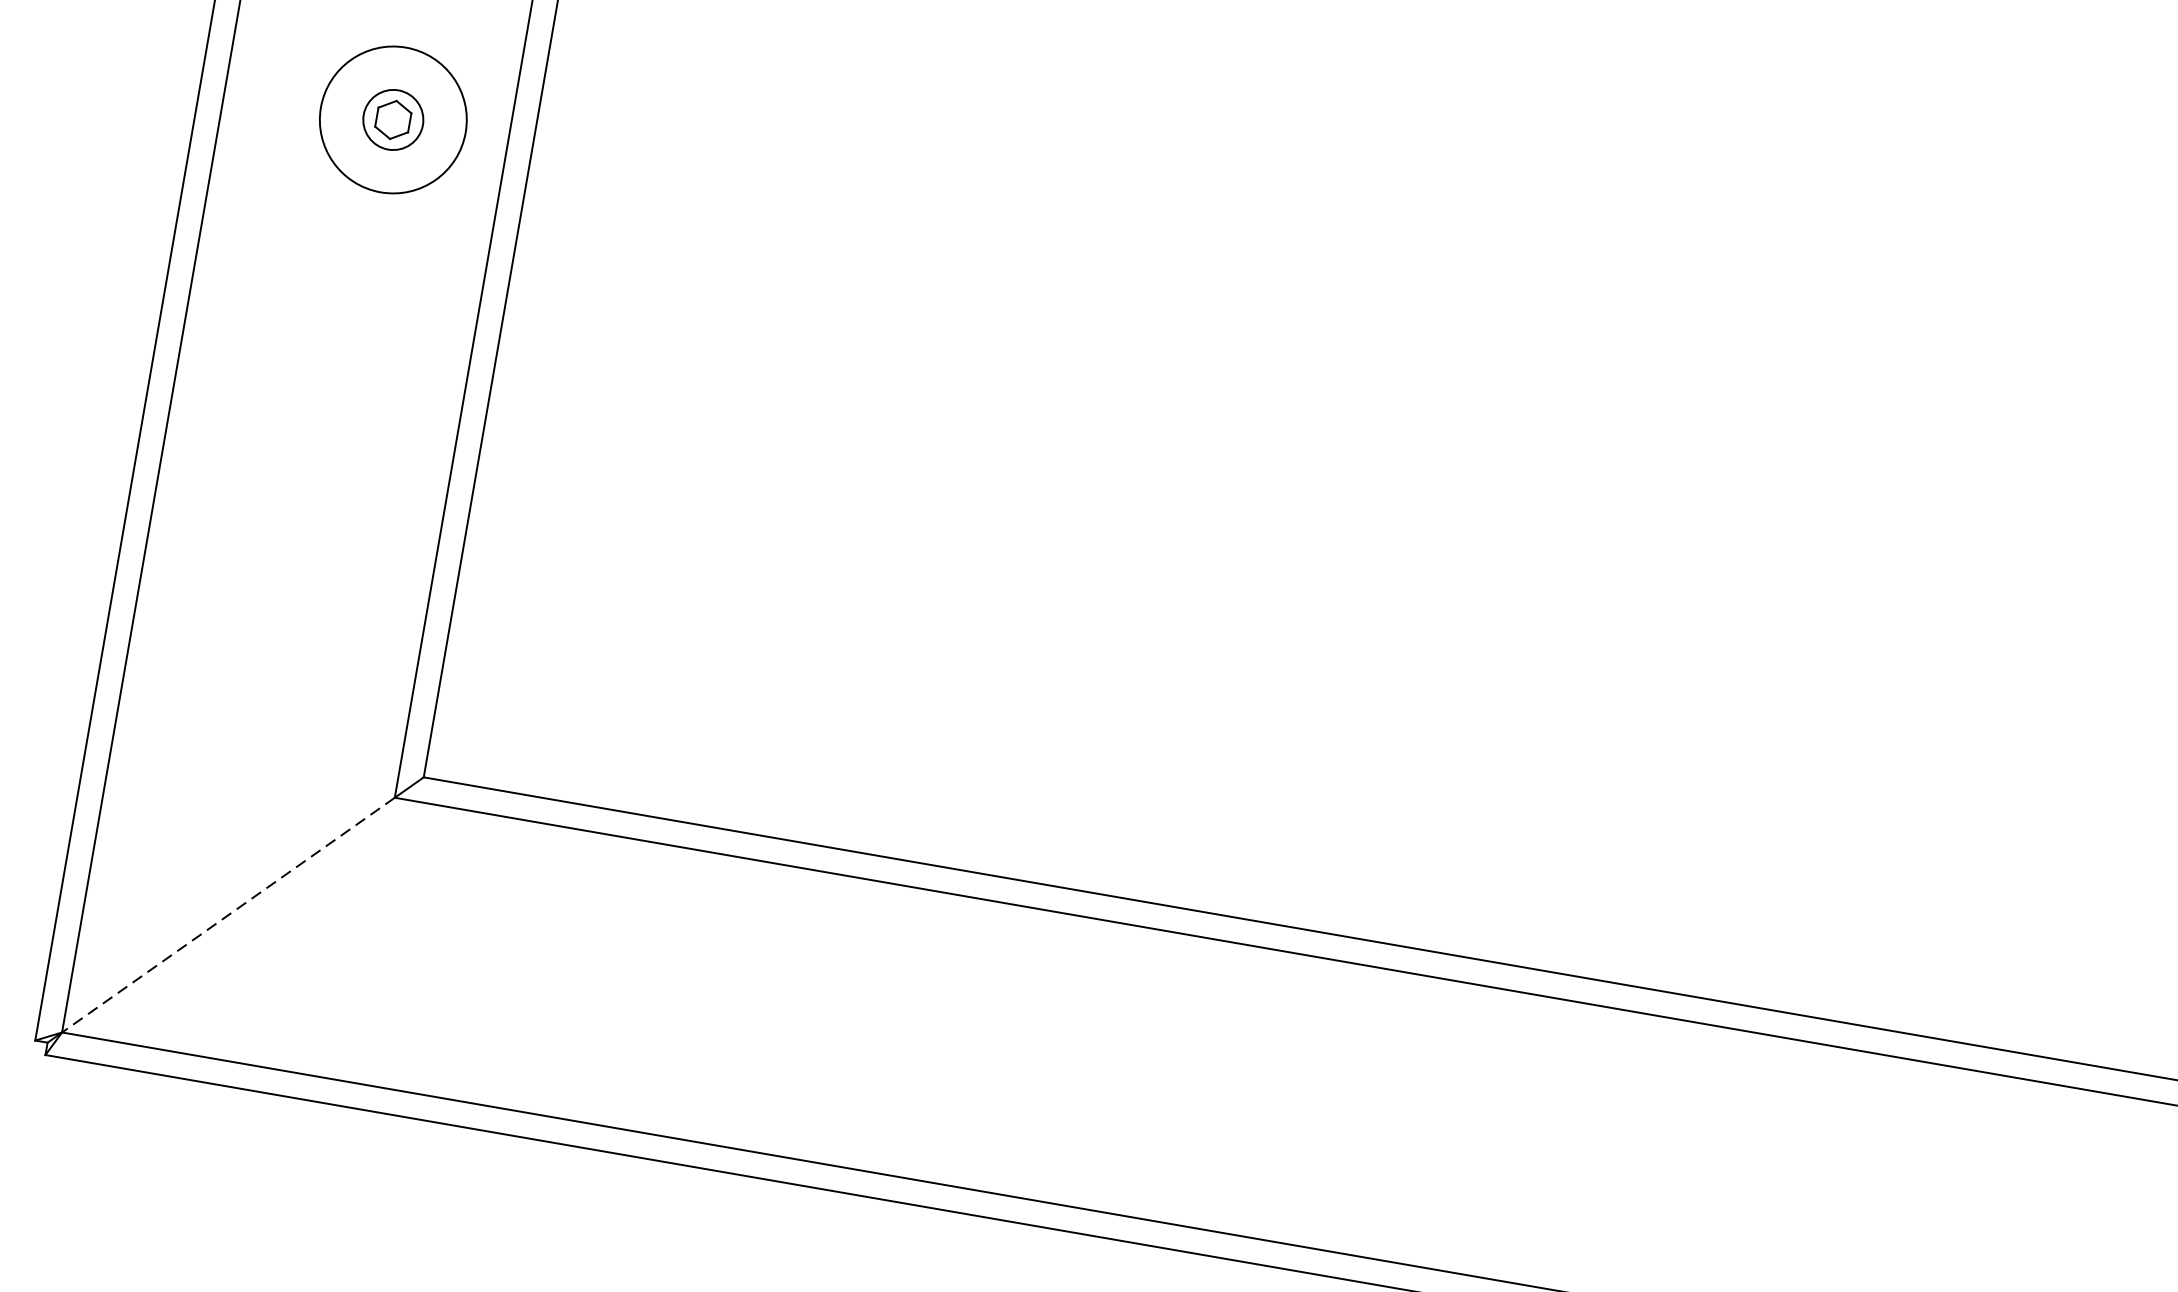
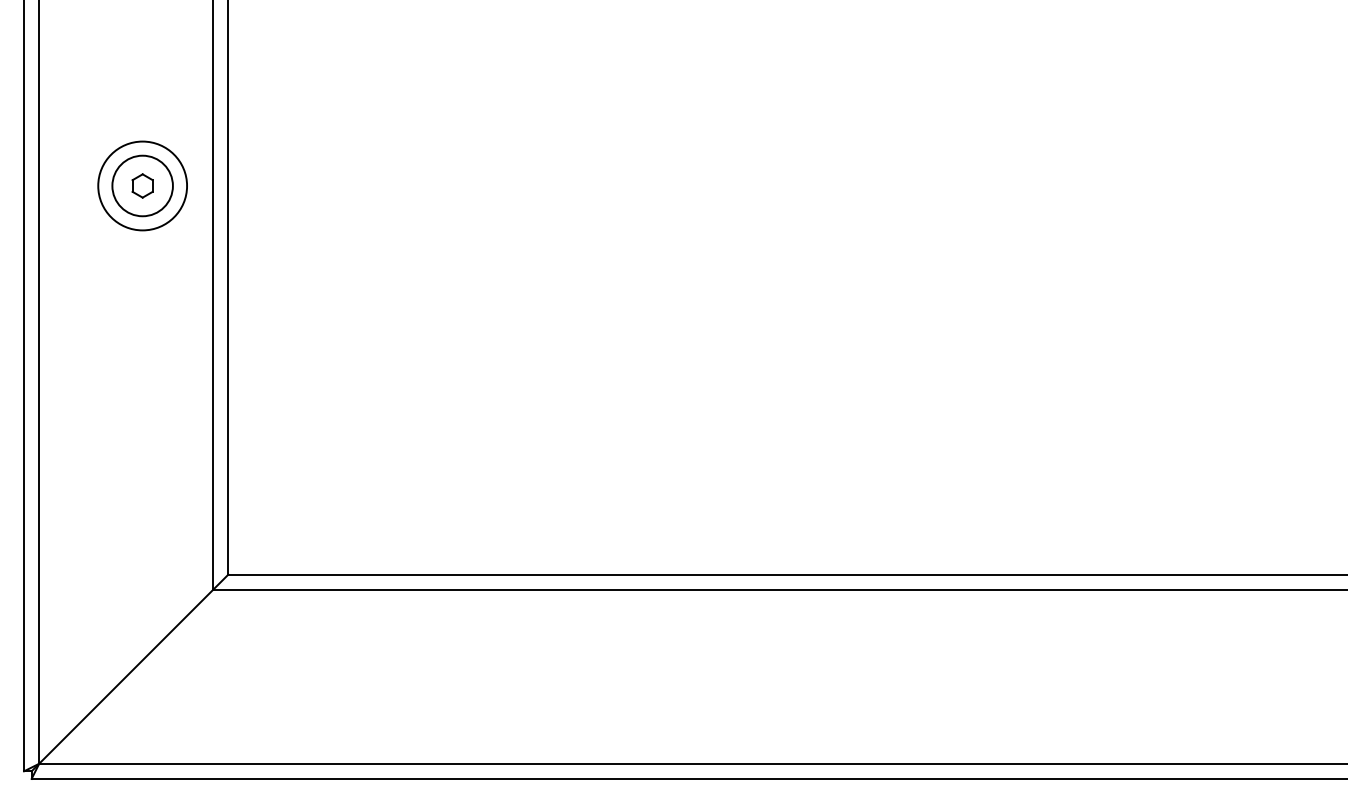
circle: (393, 119) -> (142, 185), size x1.67
line: (226, 916) -> (125, 677), dashed -> solid

